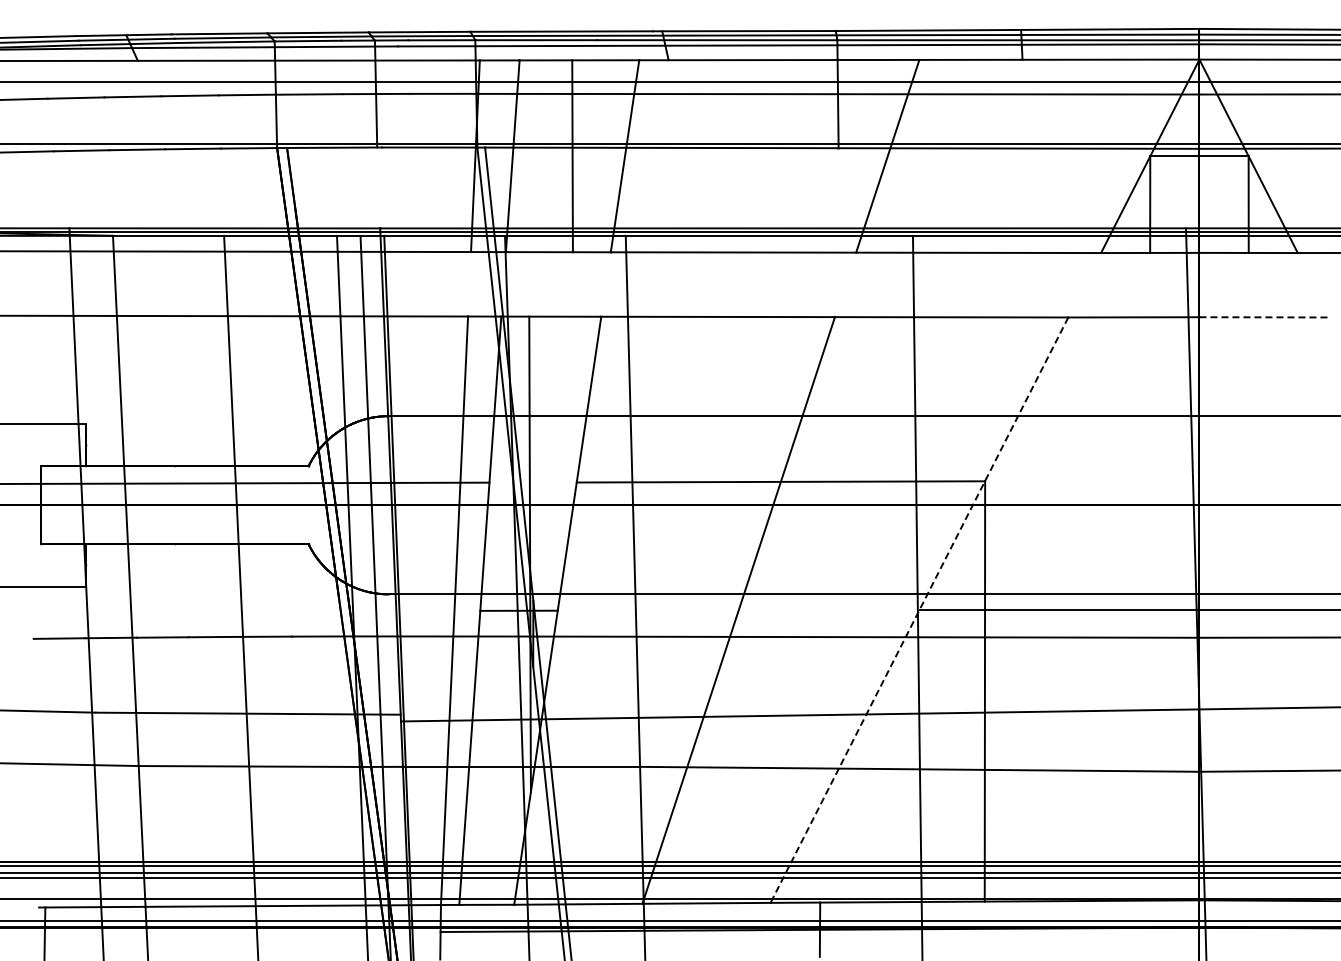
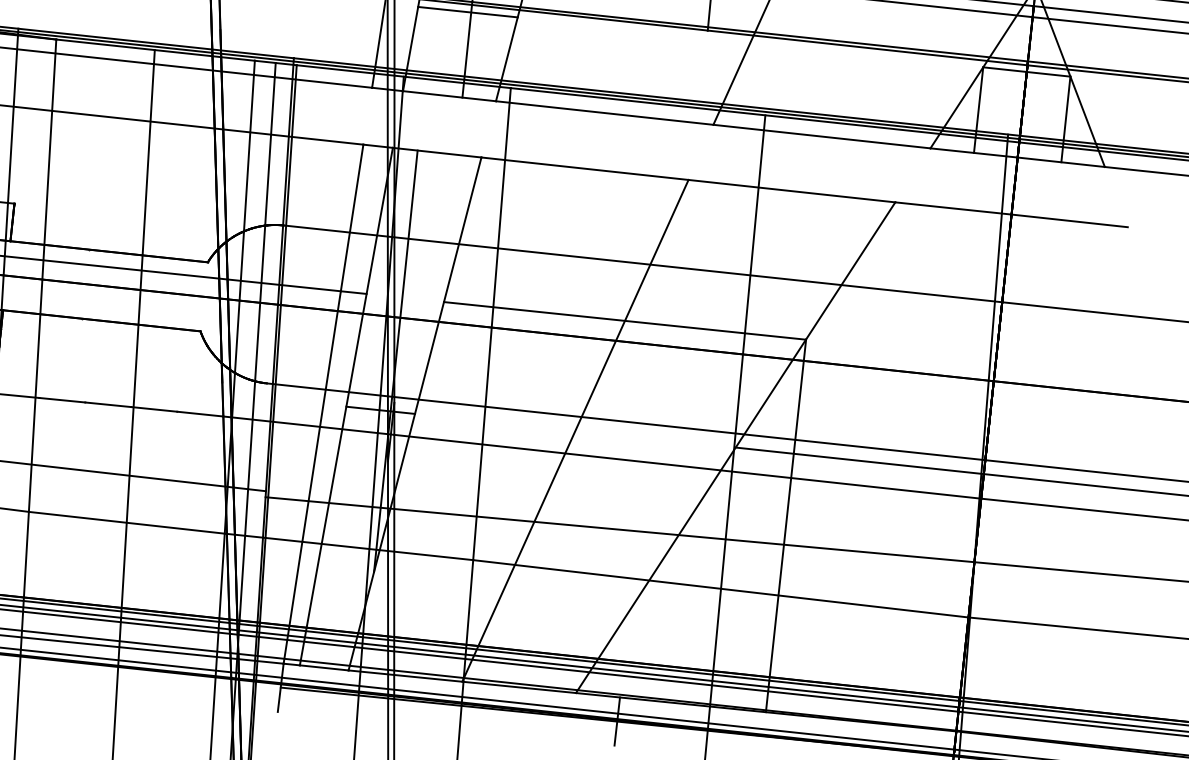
line: (568, 156) -> (467, 12), added
line: (1265, 317) -> (1070, 221), dashed -> solid
line: (919, 610) -> (735, 447), dashed -> solid

